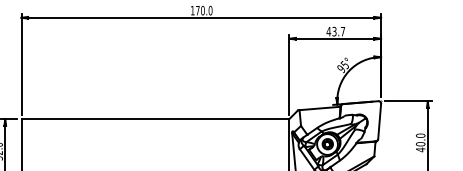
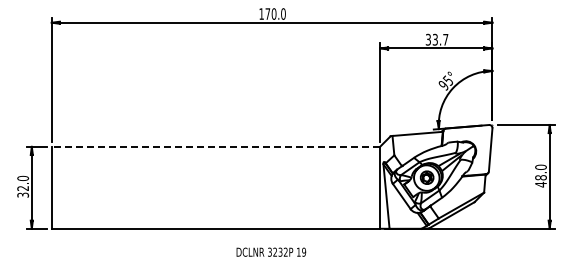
text: (328, 31) -> (428, 39), 43.7 -> 33.7
line: (155, 118) -> (215, 146), solid -> dashed
text: (420, 144) -> (540, 177), 40.0 -> 48.0

